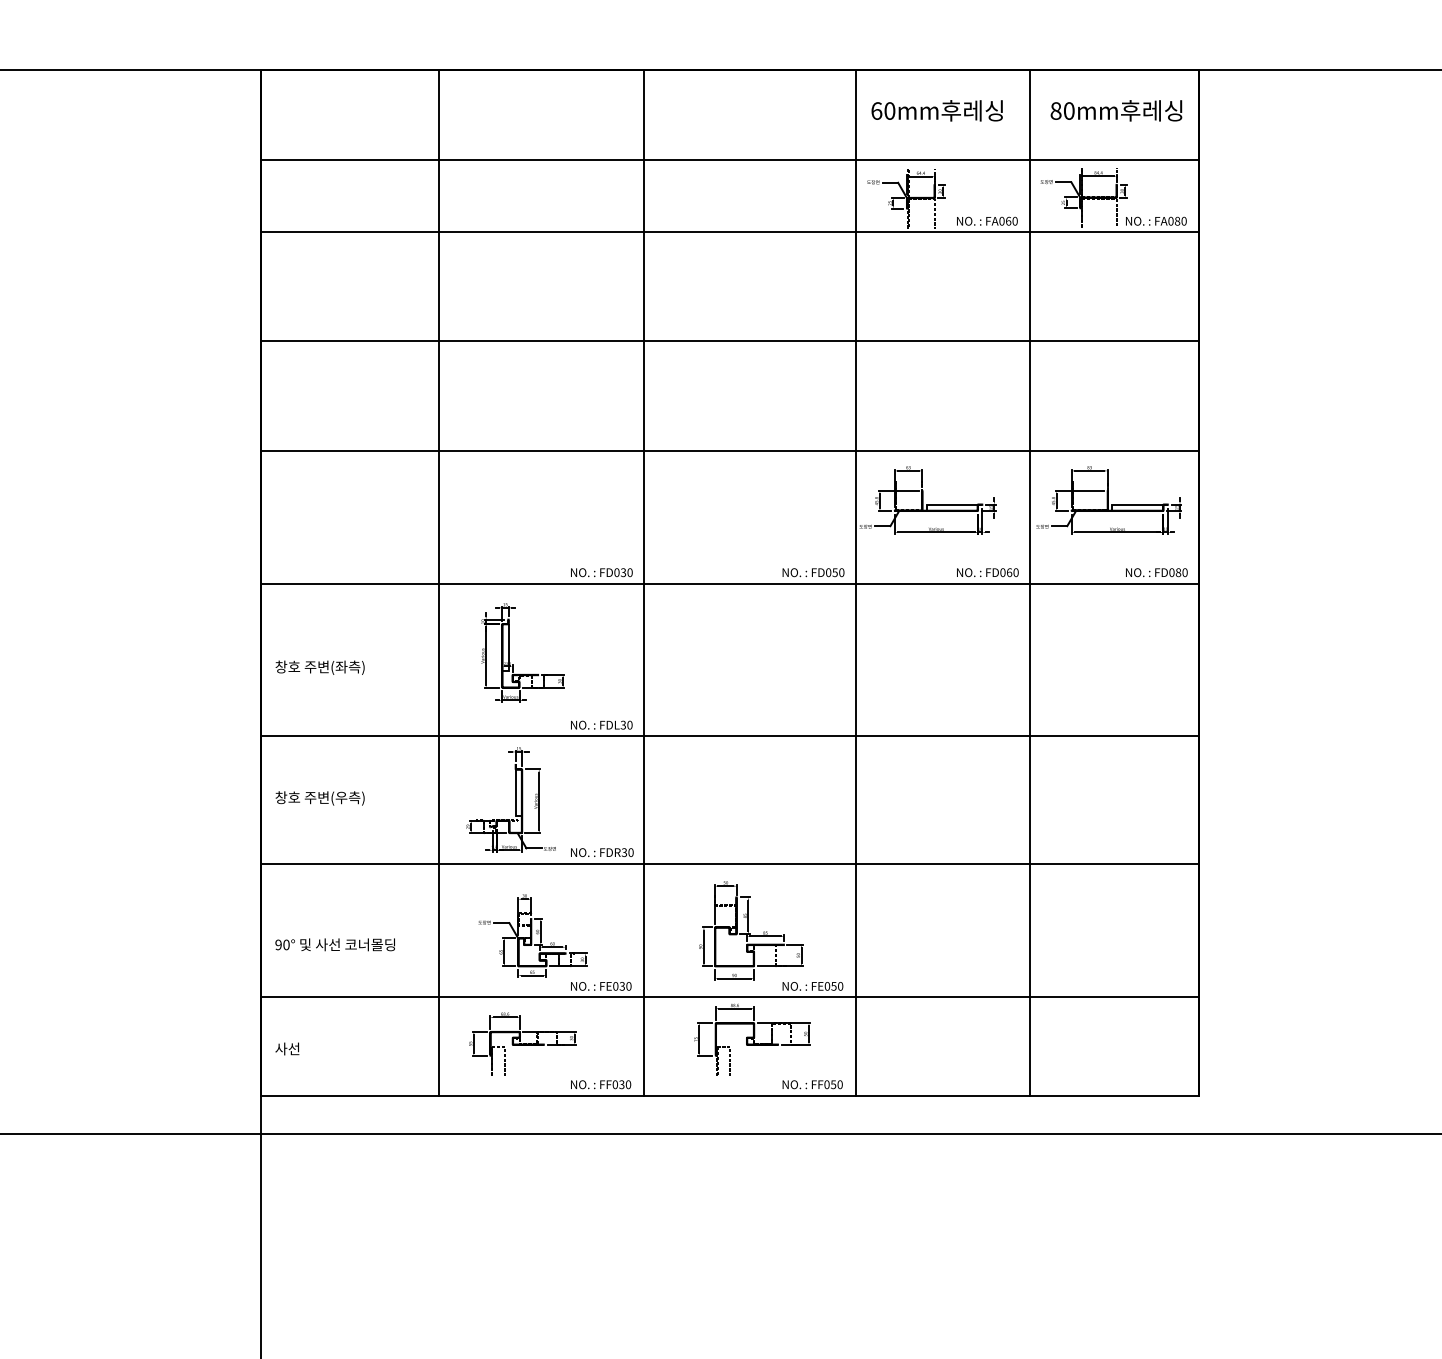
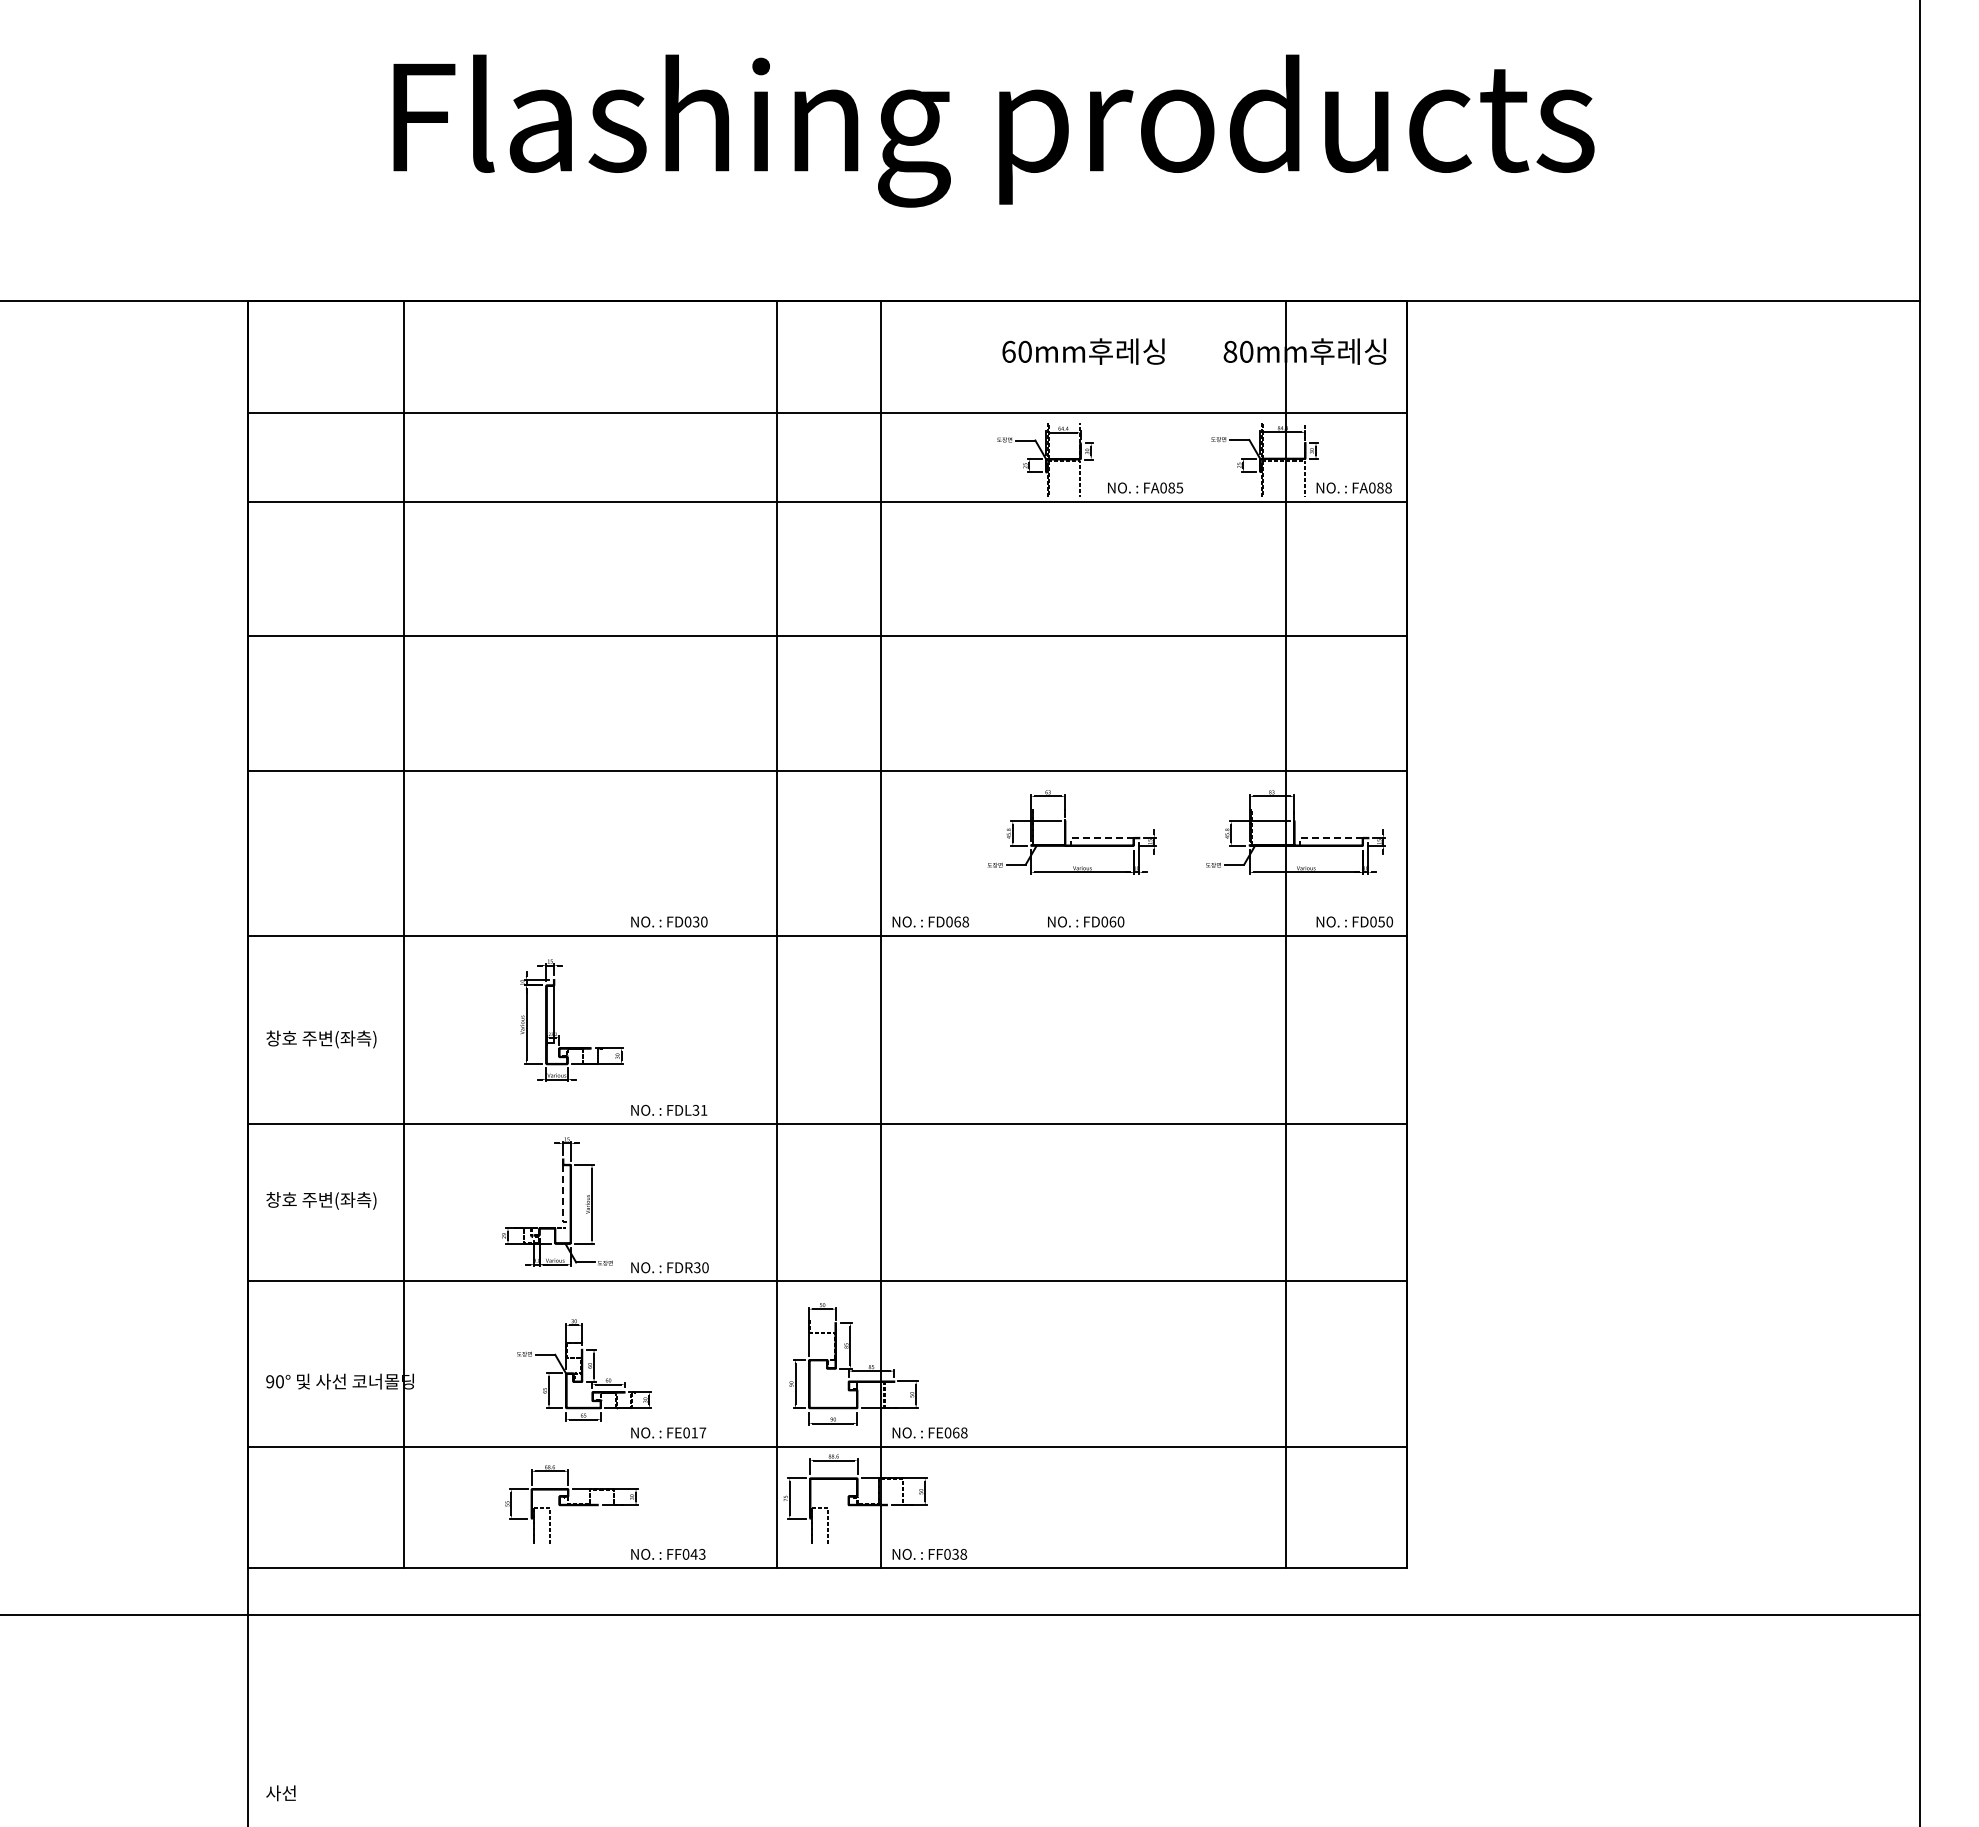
text: (1011, 220) -> (1175, 487), FA060 -> FA085
text: (1184, 221) -> (1388, 488), FA080 -> FA088
line: (948, 504) -> (1097, 837), solid -> dashed
line: (1133, 504) -> (1326, 837), solid -> dashed
text: (838, 572) -> (961, 921), FD050 -> FD068
text: (988, 572) -> (1086, 921), moved
text: (1178, 572) -> (1381, 921), FD080 -> FD050
line: (439, 582) -> (404, 934), moved
line: (644, 582) -> (777, 934), moved
line: (855, 582) -> (880, 934), moved
line: (1030, 582) -> (1286, 934), moved
text: (629, 724) -> (703, 1109), FDL30 -> FDL31
line: (515, 796) -> (562, 1198), solid -> dashed
text: (341, 797) -> (347, 1199), 창호 주변(우측) -> 창호 주변(좌측)
text: (625, 986) -> (698, 1432), FE030 -> FE017
text: (836, 986) -> (959, 1432), FE050 -> FE068
text: (286, 1049) -> (280, 1793), moved
text: (836, 1083) -> (959, 1553), FF050 -> FF038
text: (624, 1084) -> (697, 1554), FF030 -> FF043

